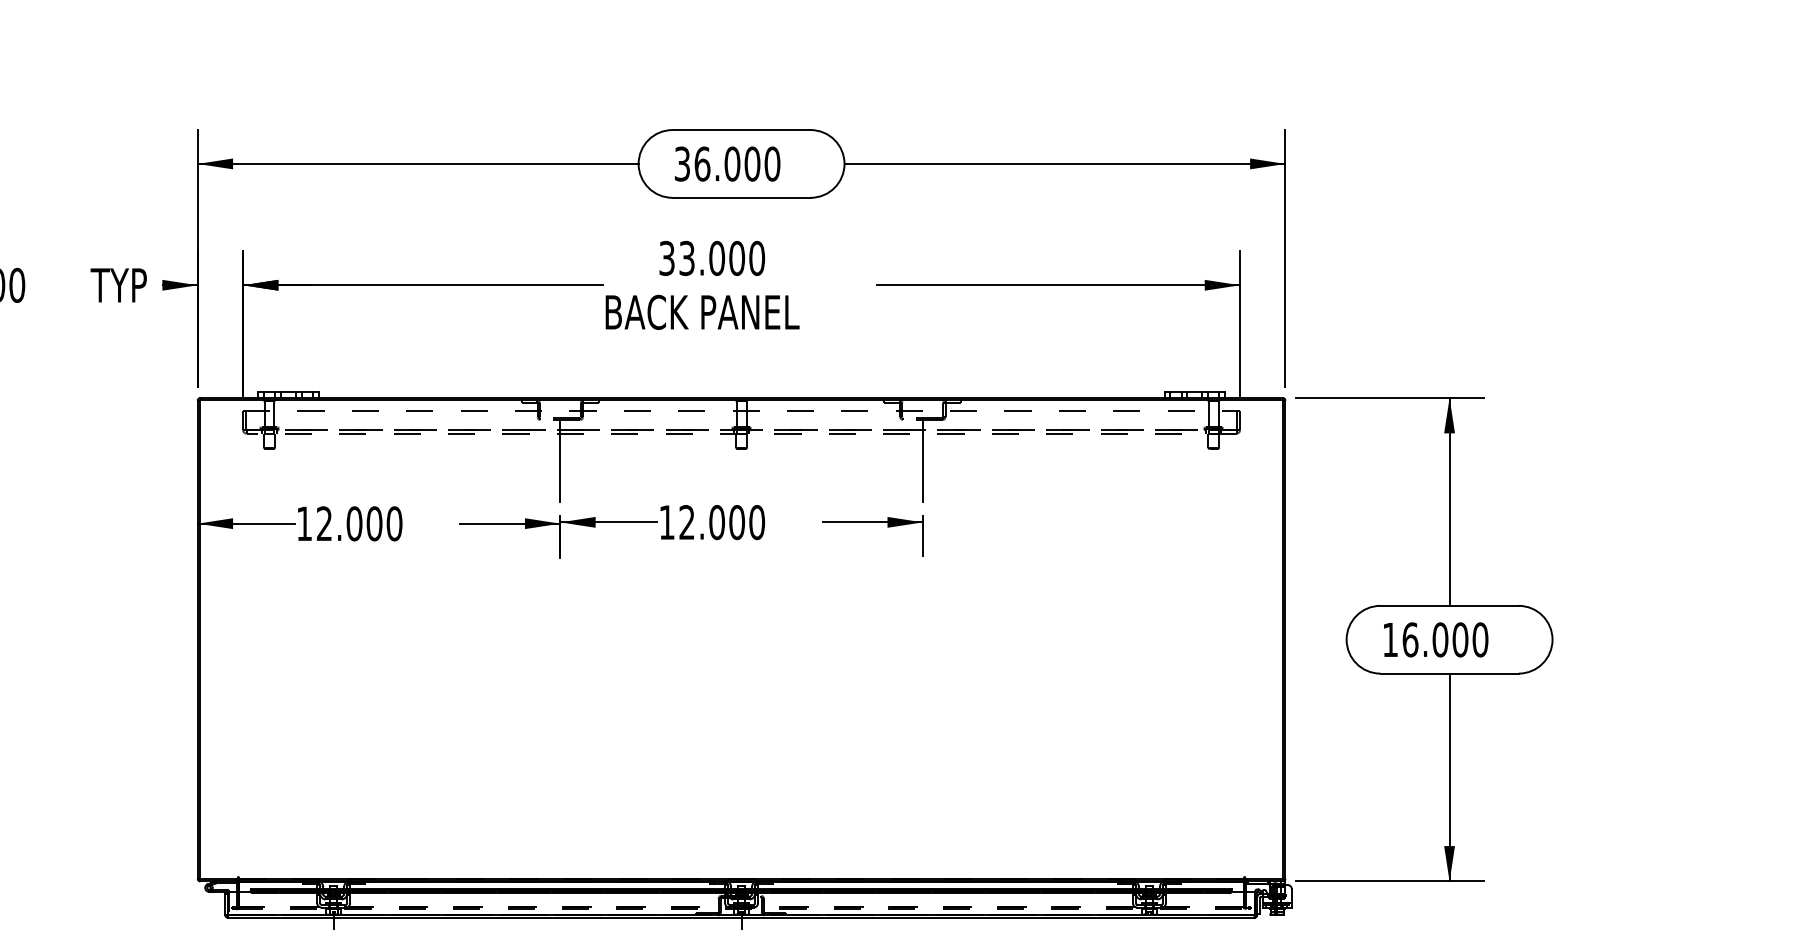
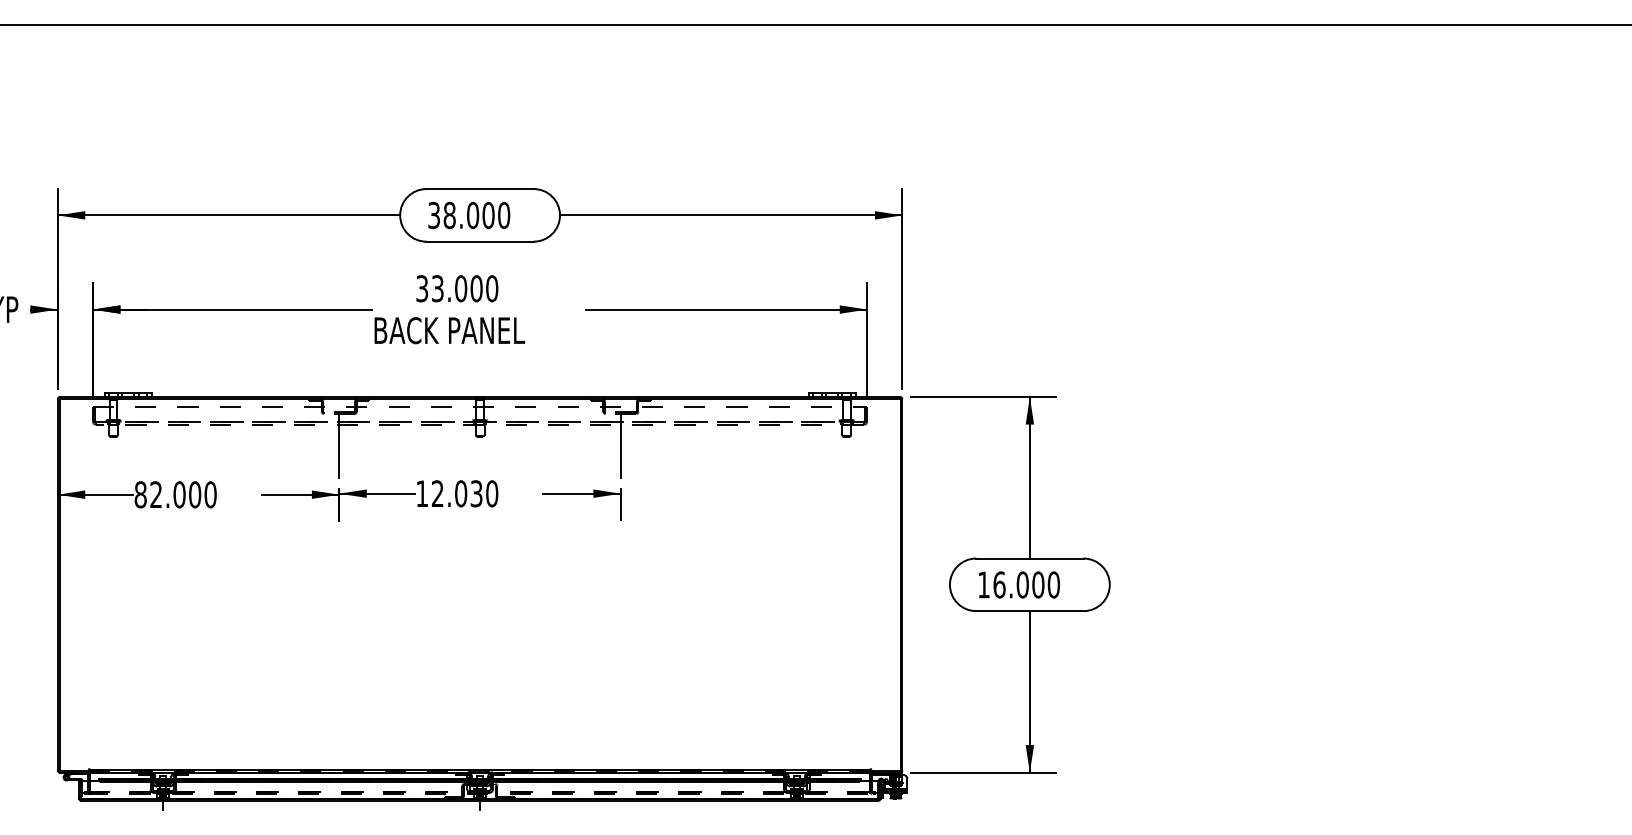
text: (702, 162) -> (449, 214), 36.000 -> 38.000
text: (736, 522) -> (476, 493), 12.000 -> 12.030
text: (304, 523) -> (140, 494), 12.000 -> 82.000

